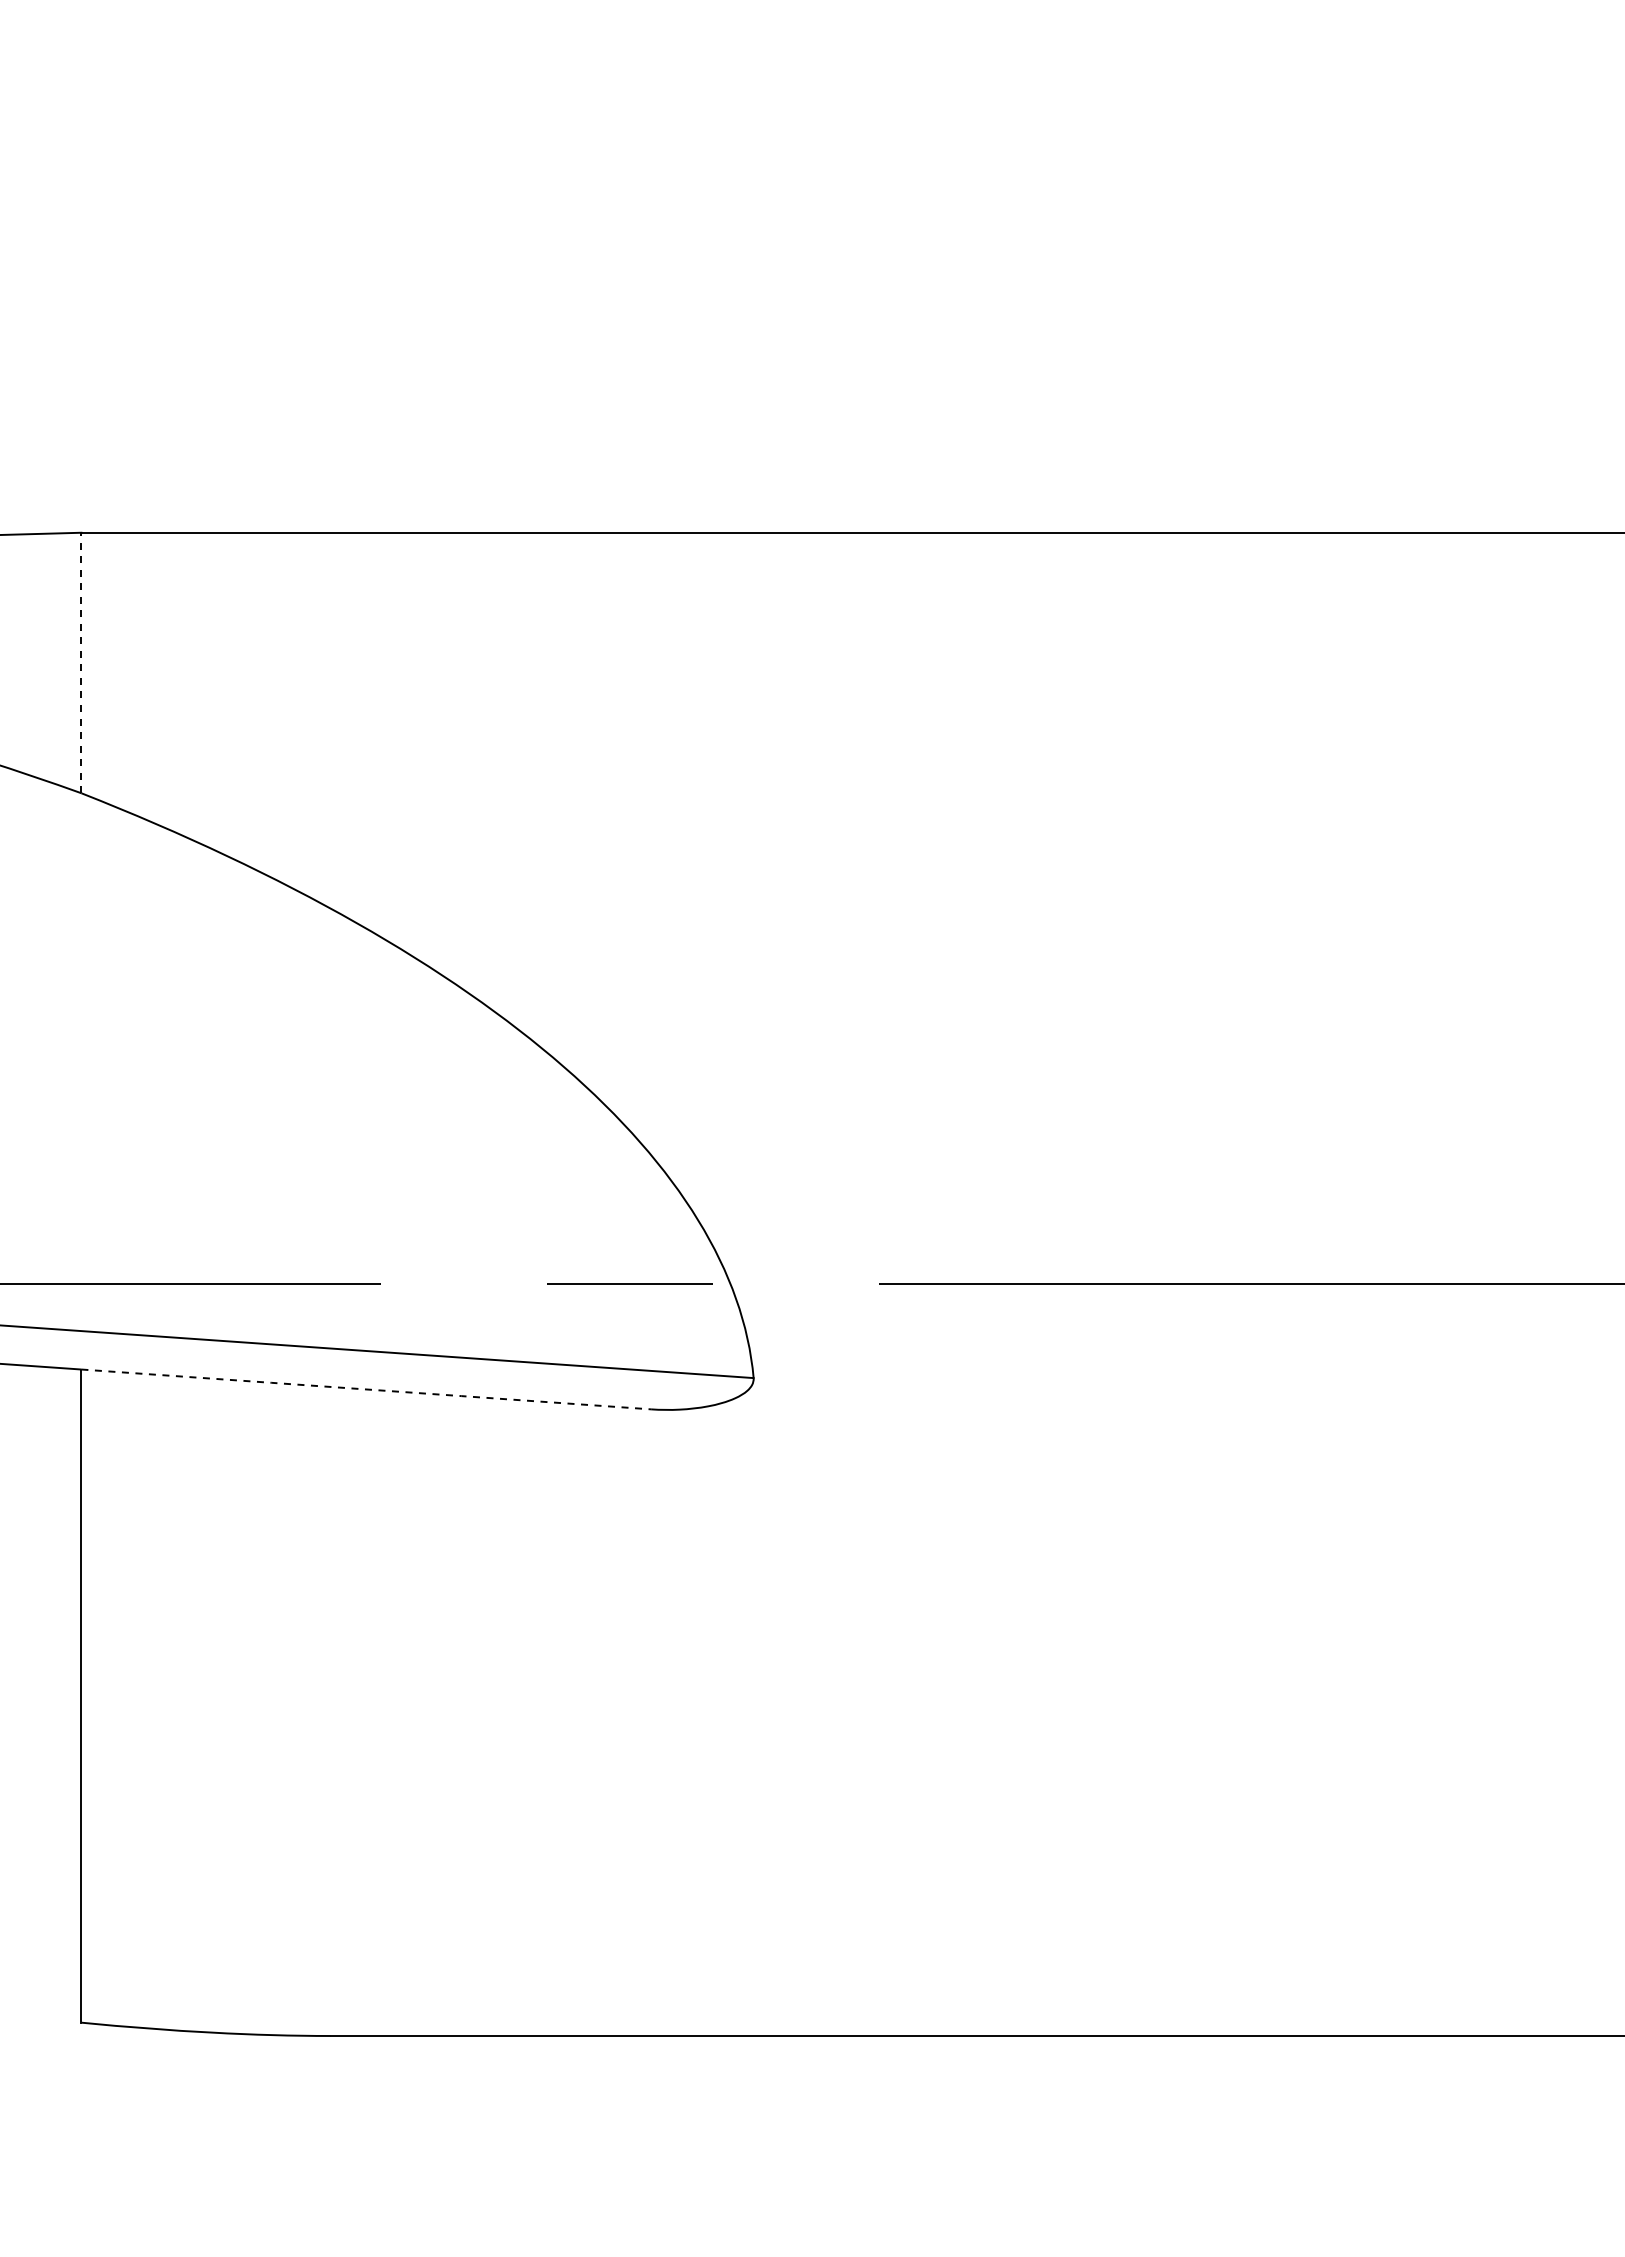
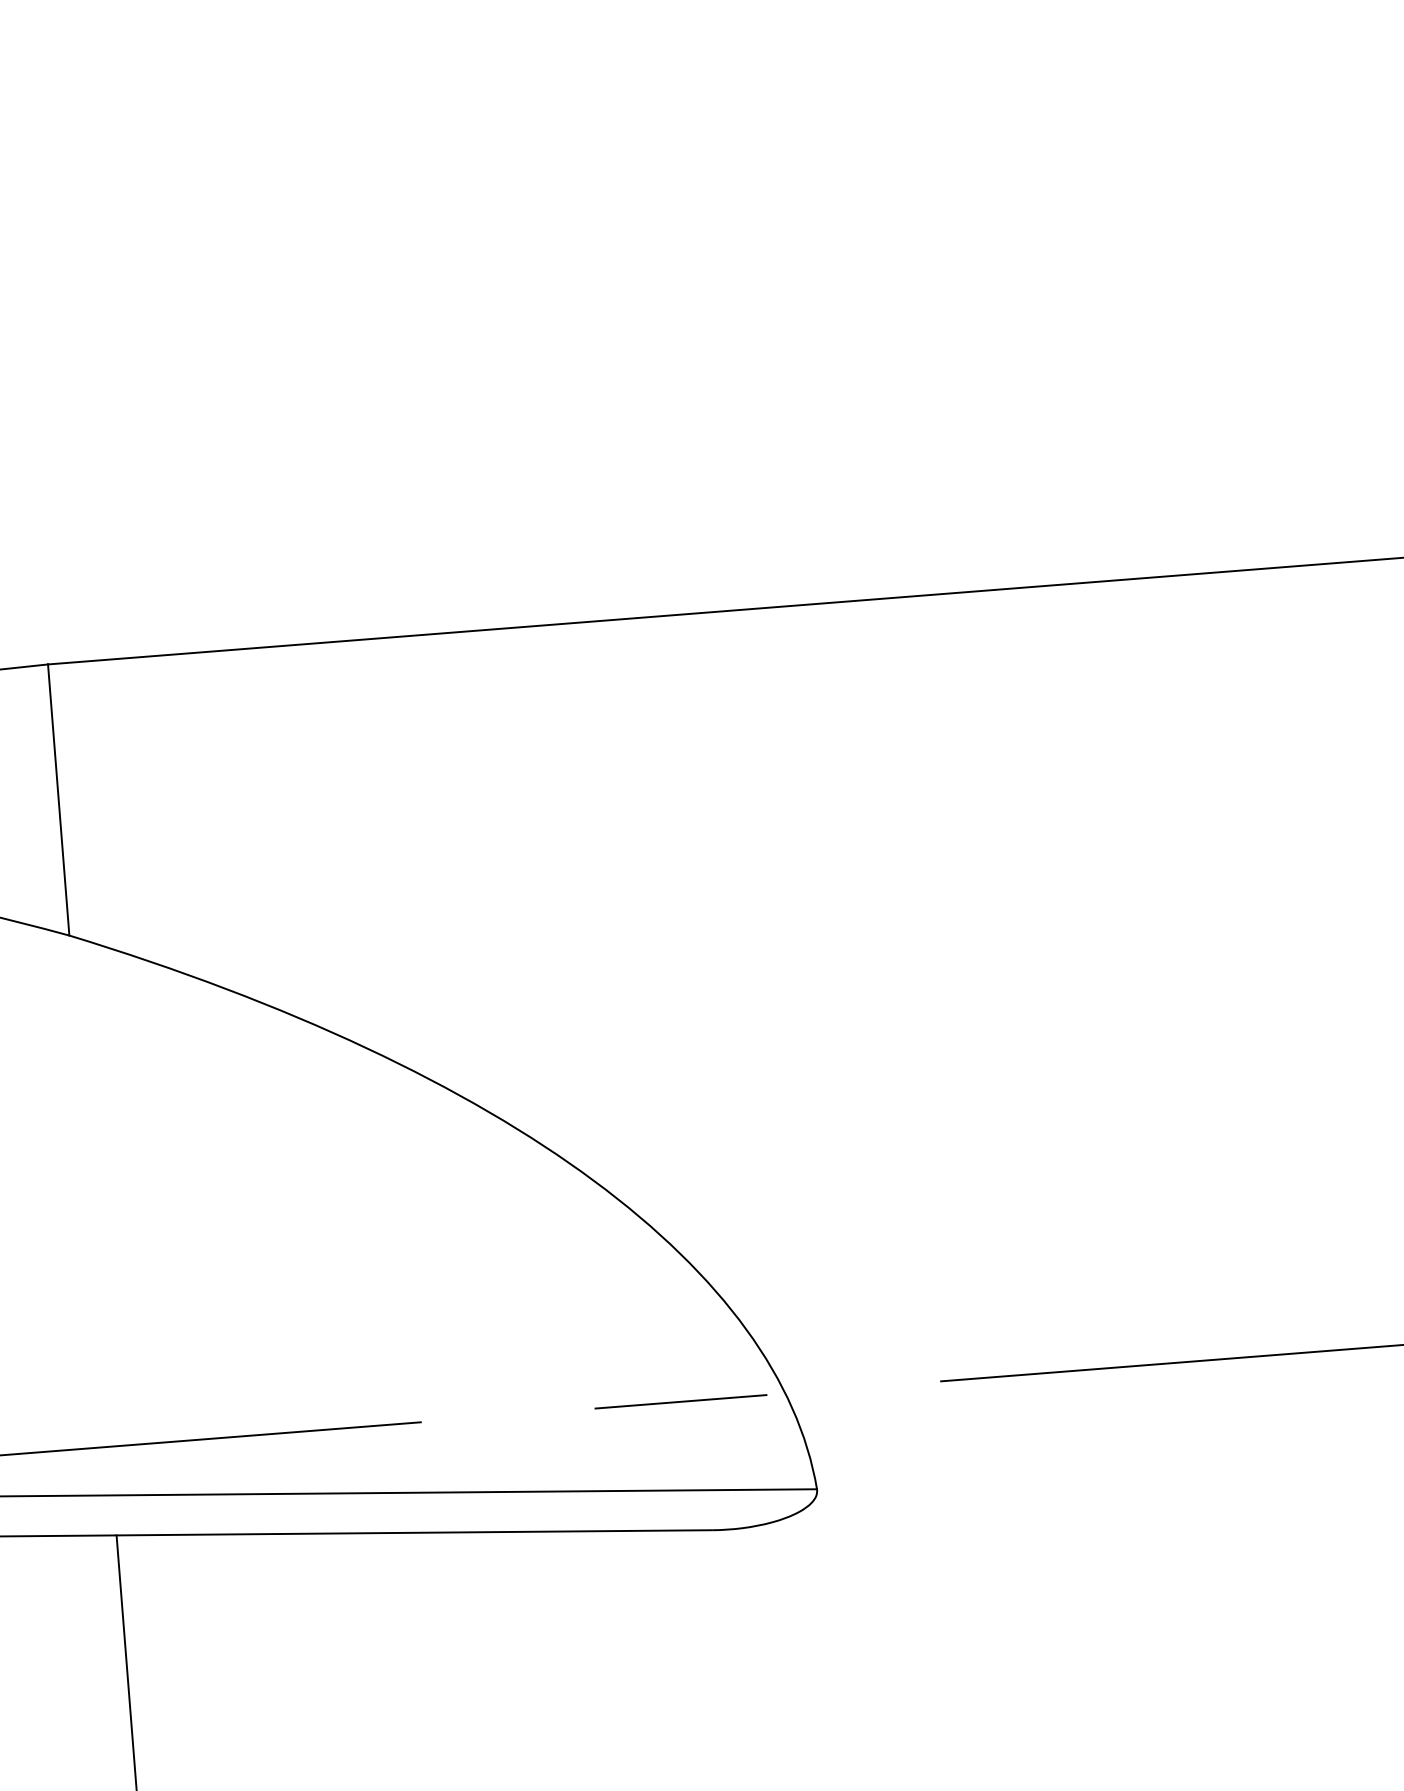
line: (81, 662) -> (58, 799), dashed -> solid
line: (366, 1389) -> (414, 1532), dashed -> solid

